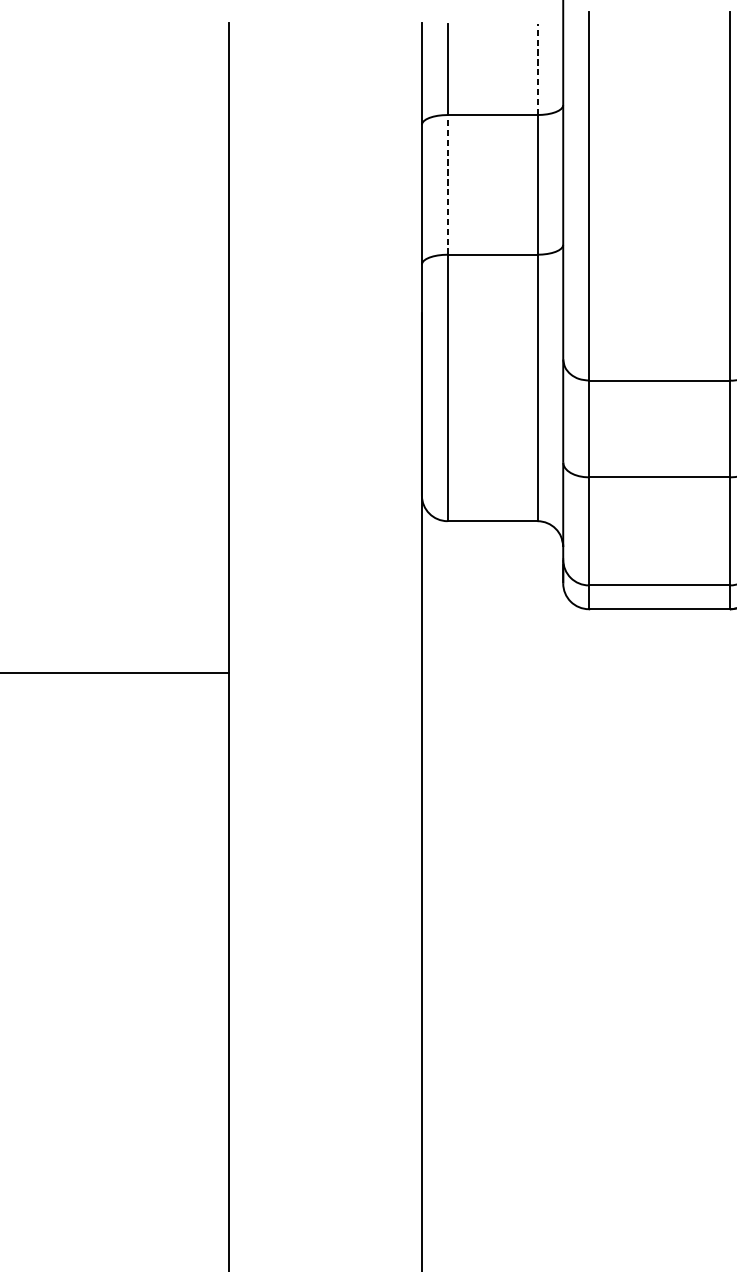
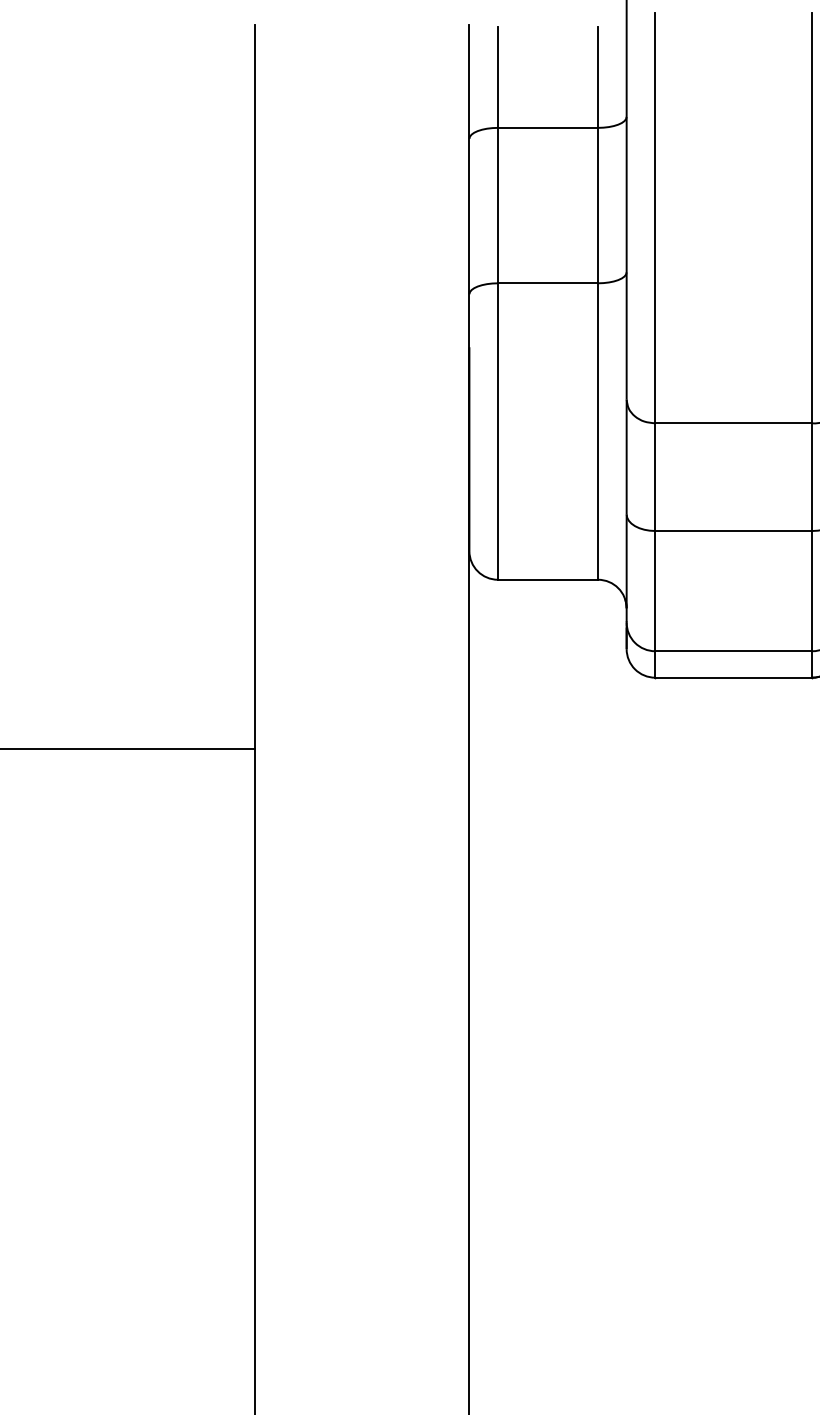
line: (537, 68) -> (598, 76), dashed -> solid
line: (448, 184) -> (498, 205), dashed -> solid

